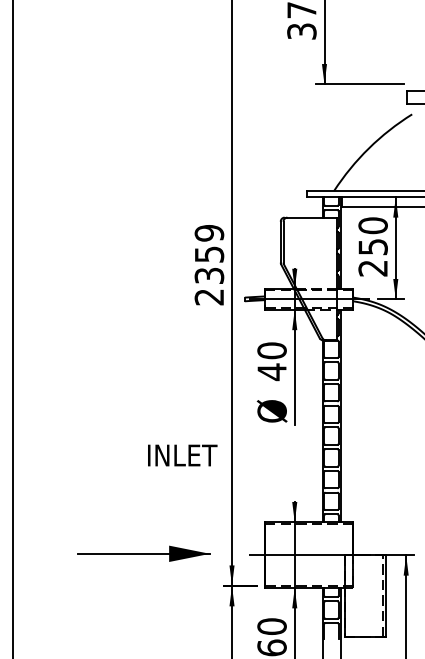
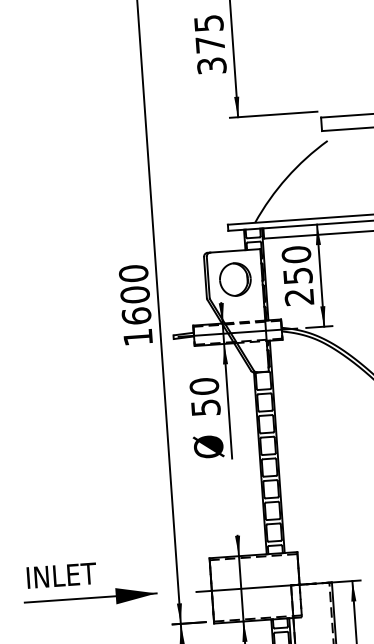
part: (310, 246) -> (235, 279), added
text: (209, 264) -> (135, 304), 2359 -> 1600
text: (271, 372) -> (205, 408), 40 -> 50
text: (182, 455) -> (61, 575), moved

